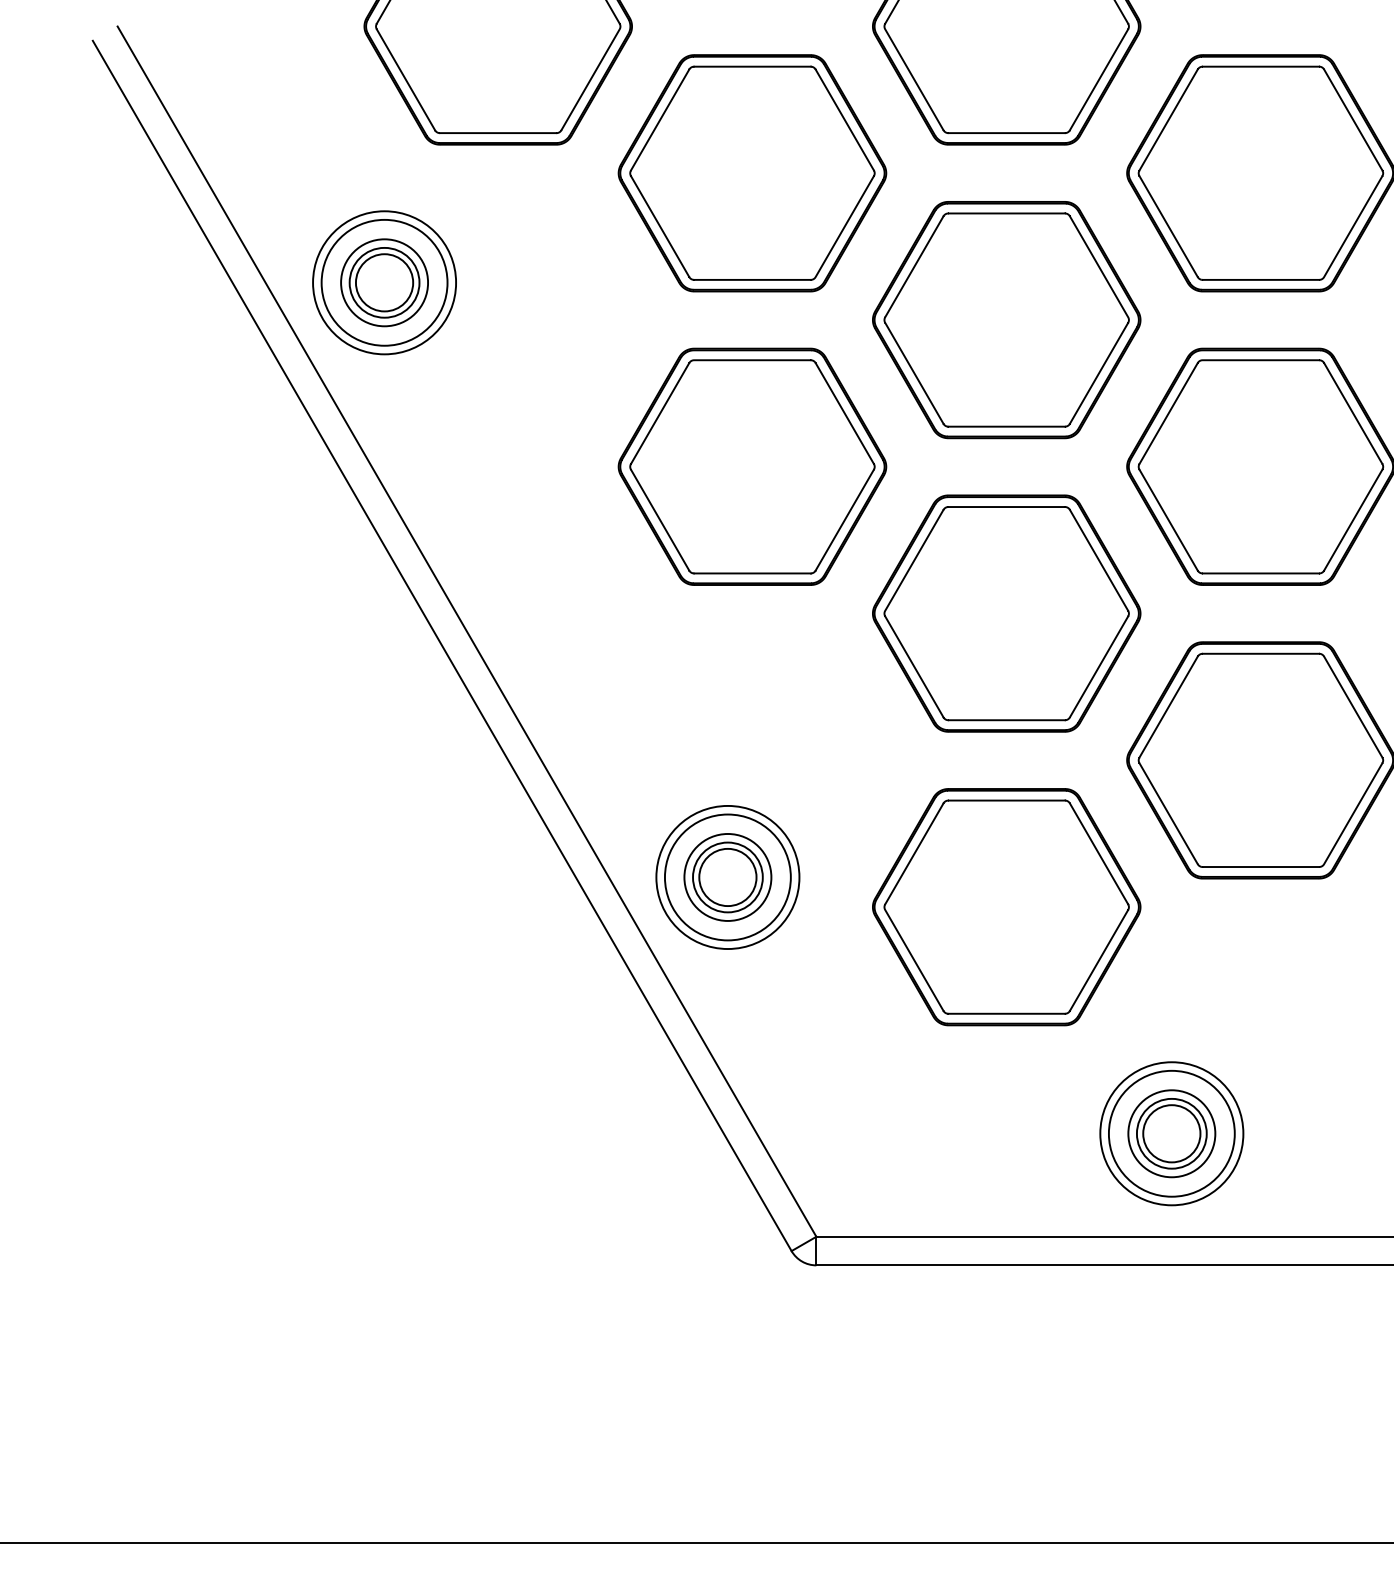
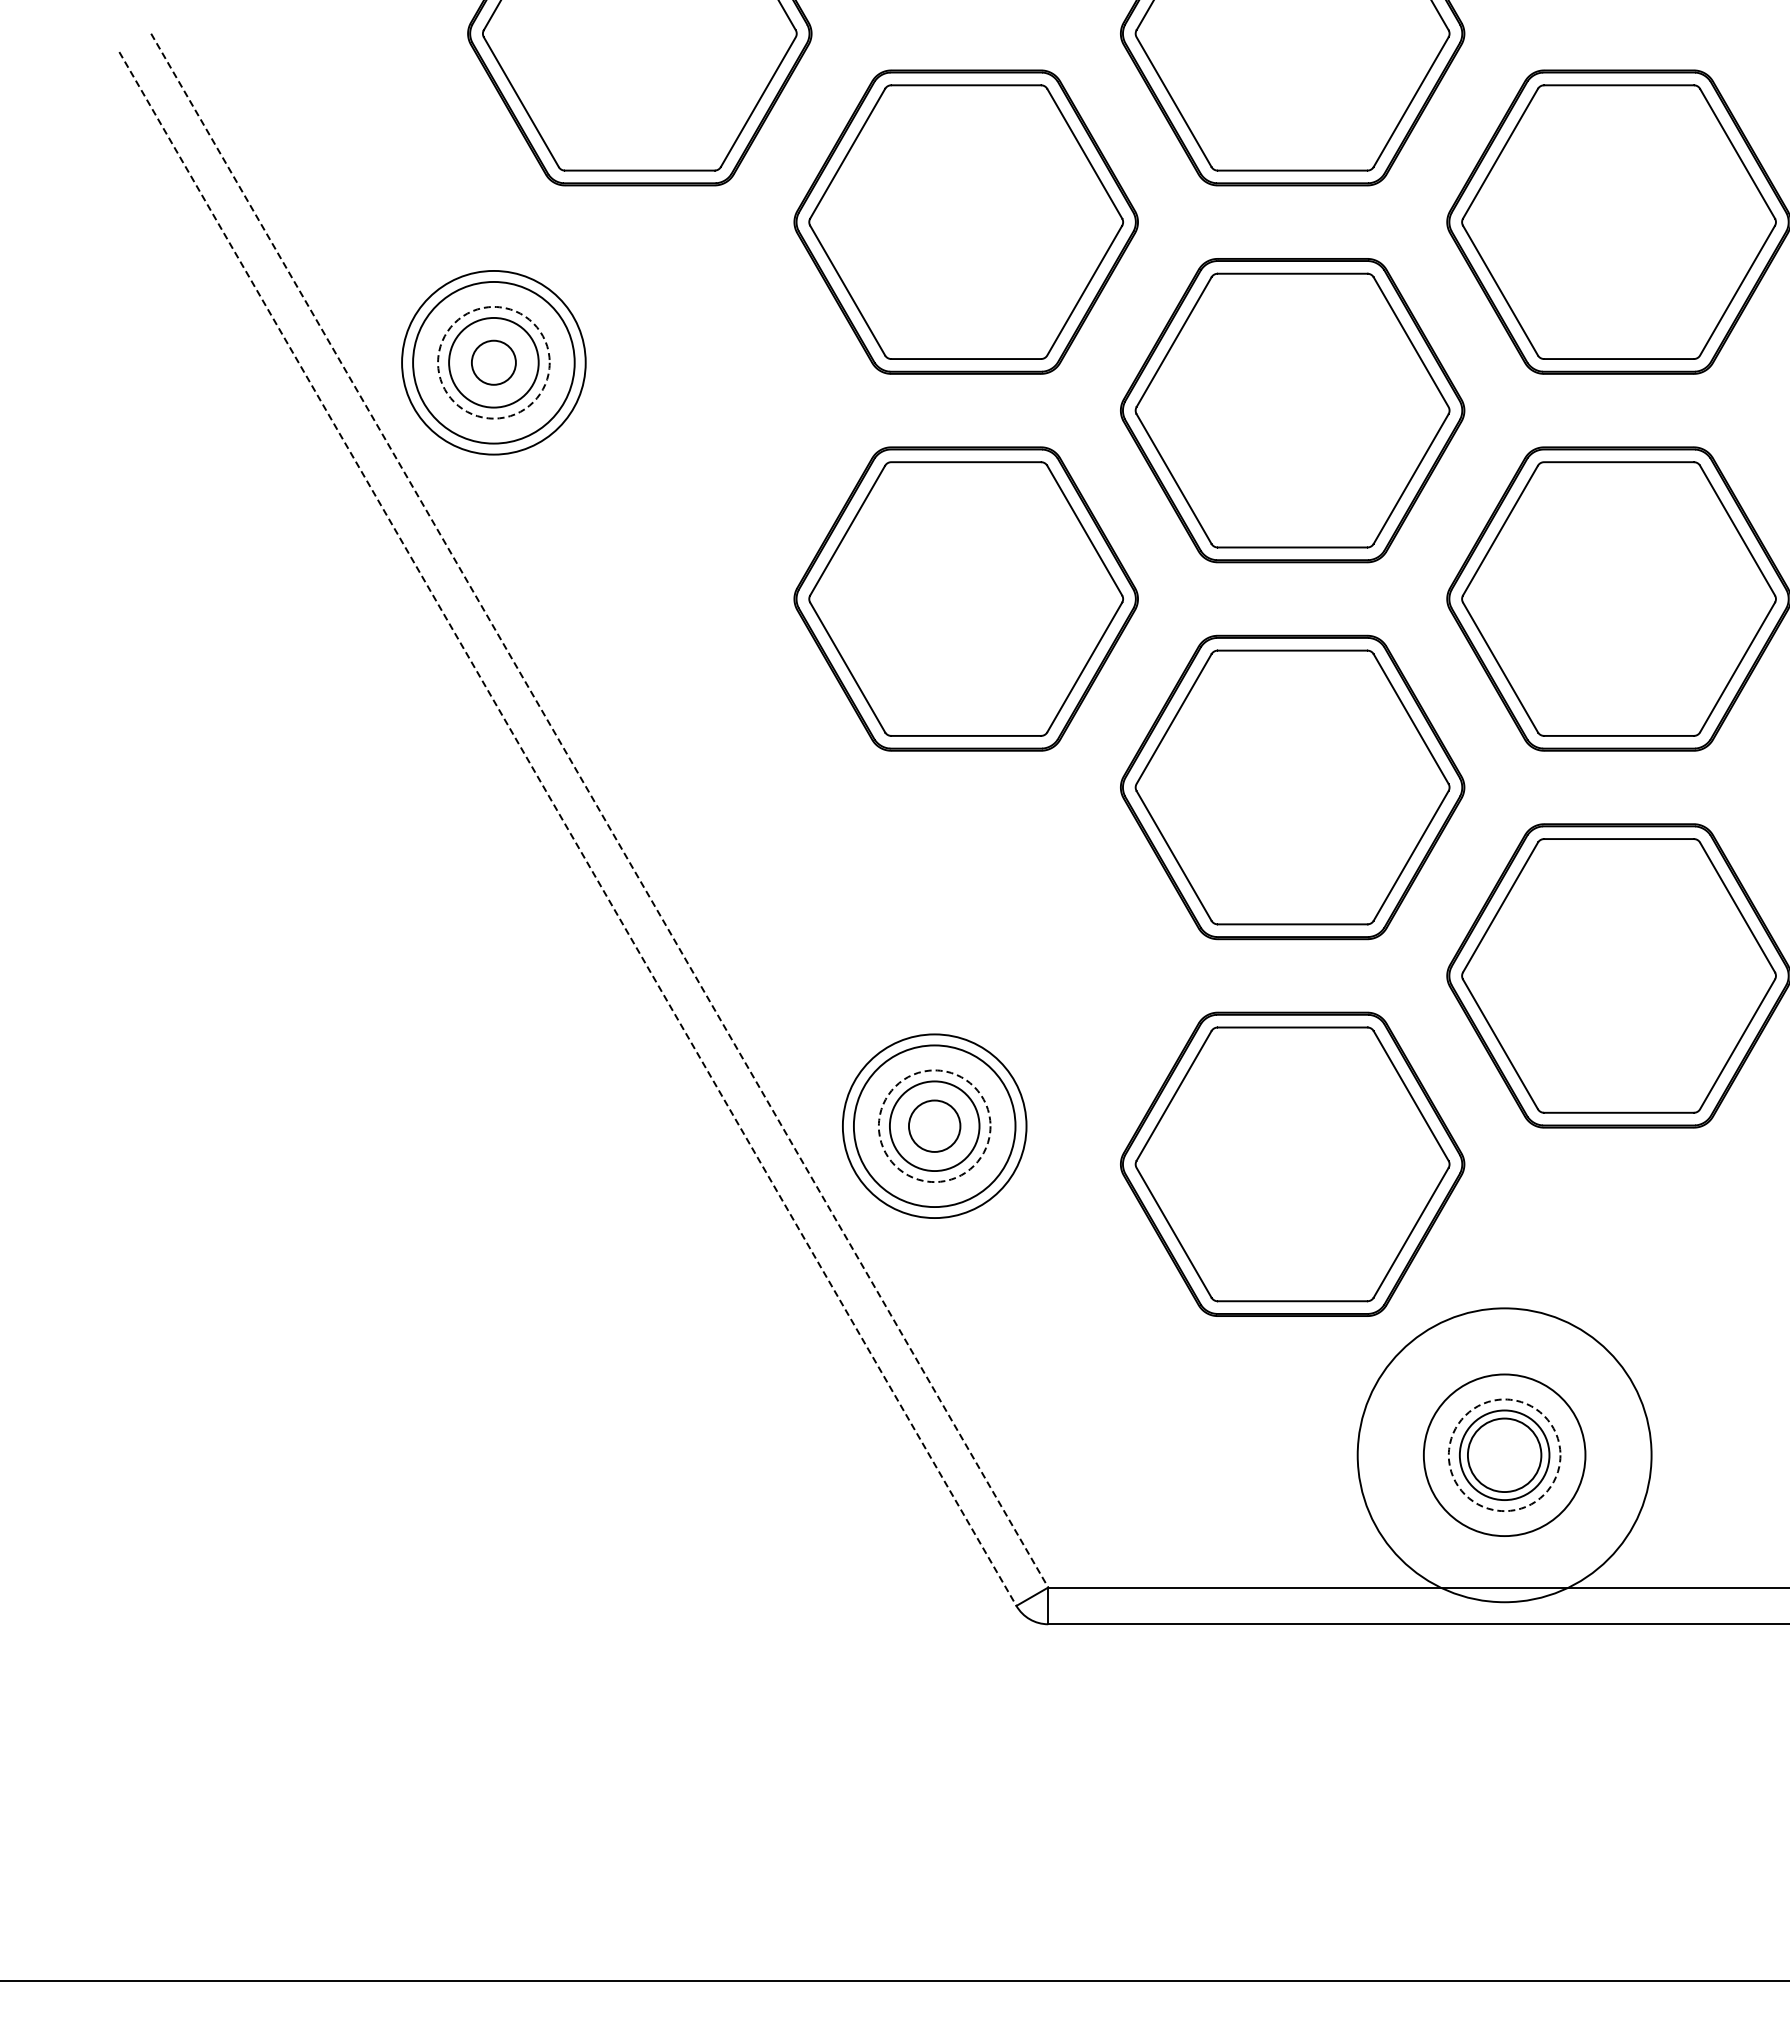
circle: (384, 282) -> (493, 362), size x0.6
circle: (384, 282) -> (493, 362), solid -> dashed
line: (466, 632) -> (599, 811), solid -> dashed
line: (442, 646) -> (568, 829), solid -> dashed
circle: (727, 876) -> (934, 1125), size x0.7
circle: (727, 877) -> (934, 1126), solid -> dashed
circle: (1171, 1133) -> (1504, 1455), size x1.6
circle: (1171, 1133) -> (1504, 1455), solid -> dashed

